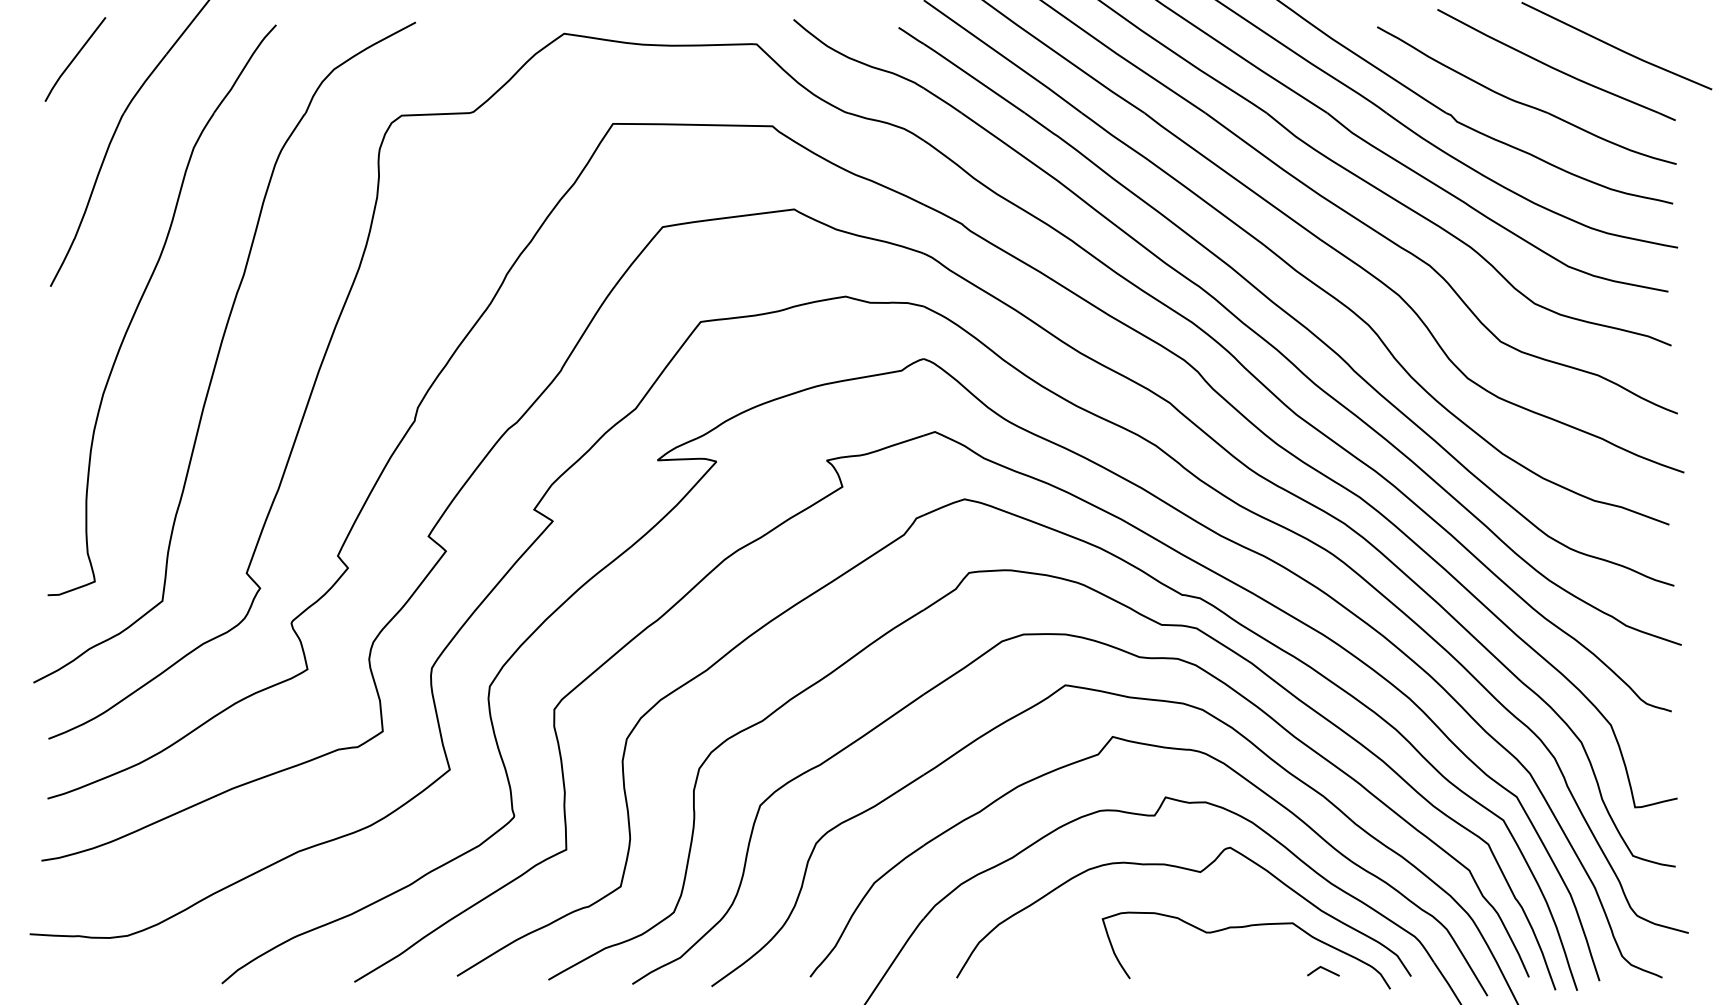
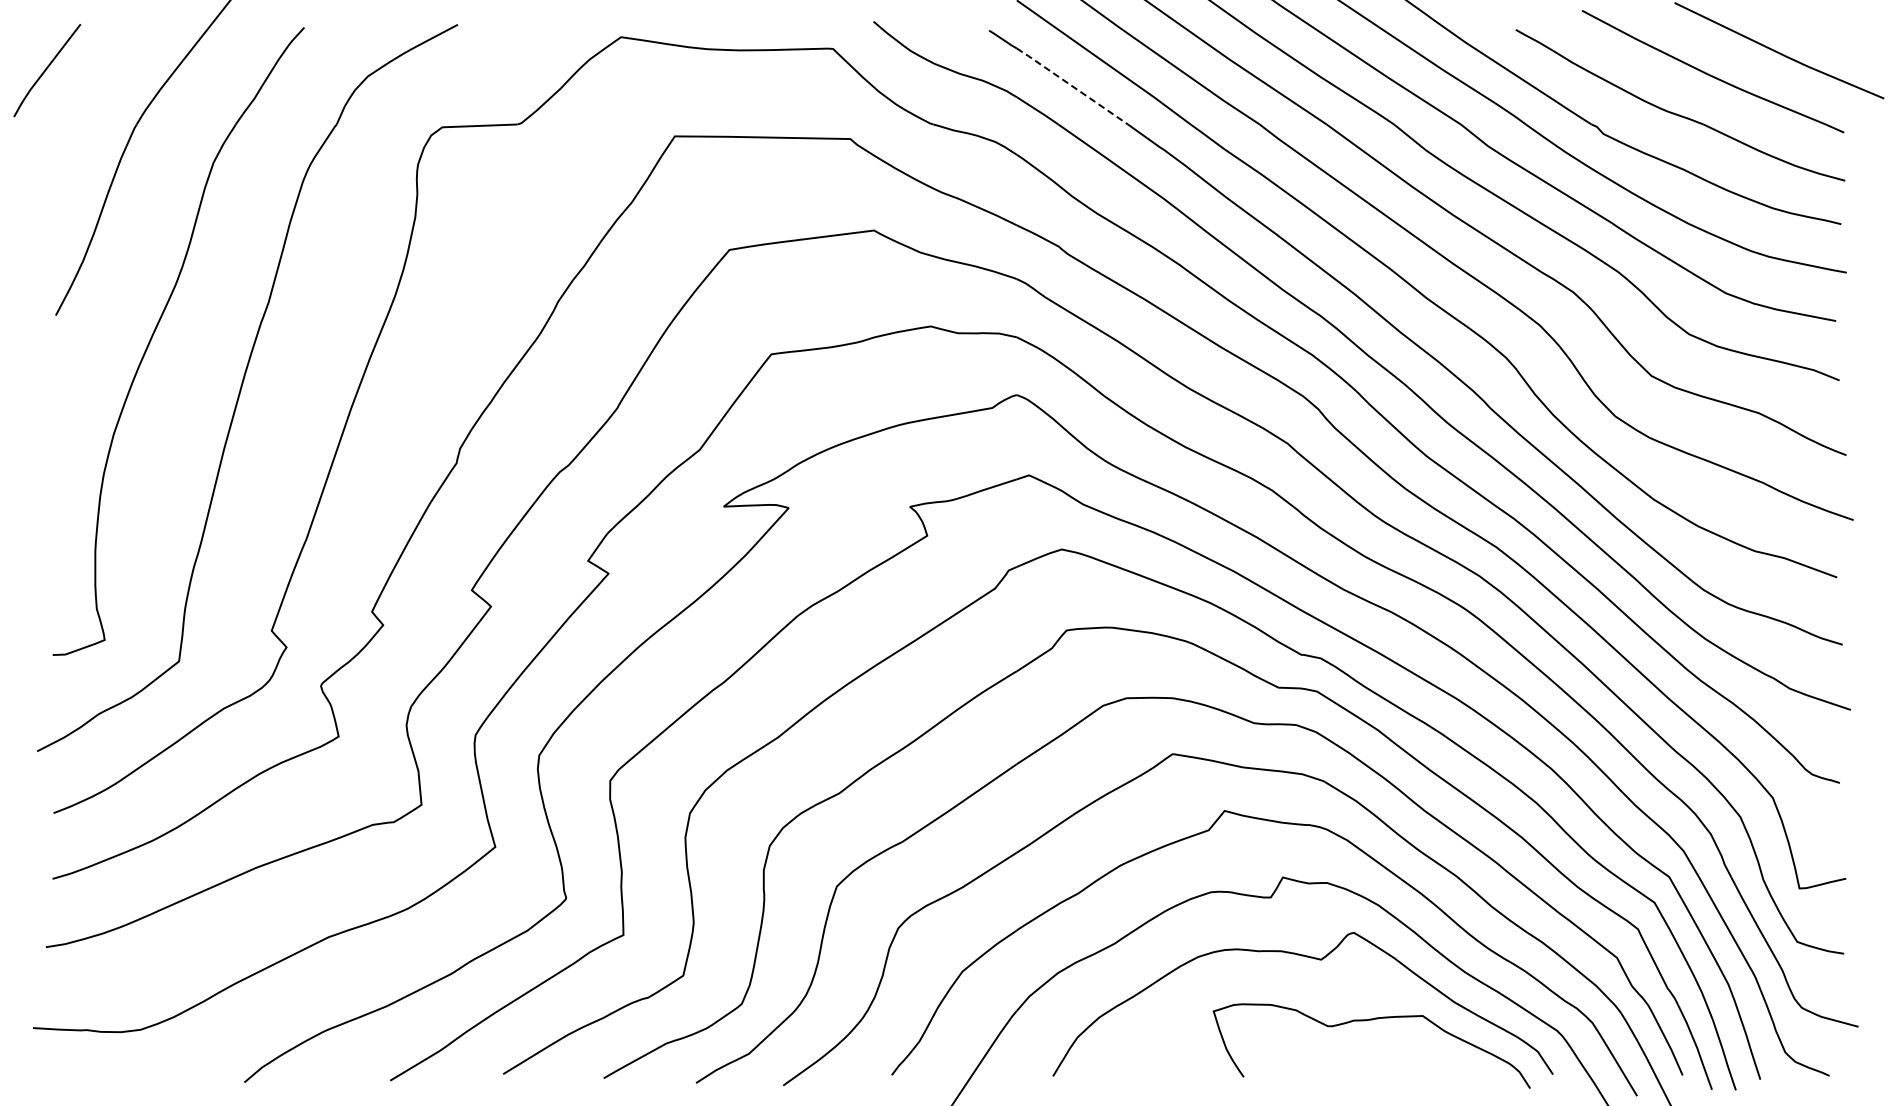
curve: (75, 58) -> (47, 69), moved
line: (974, 78) -> (1072, 86), solid -> dashed
curve: (1323, 969) -> (1456, 1066), removed

